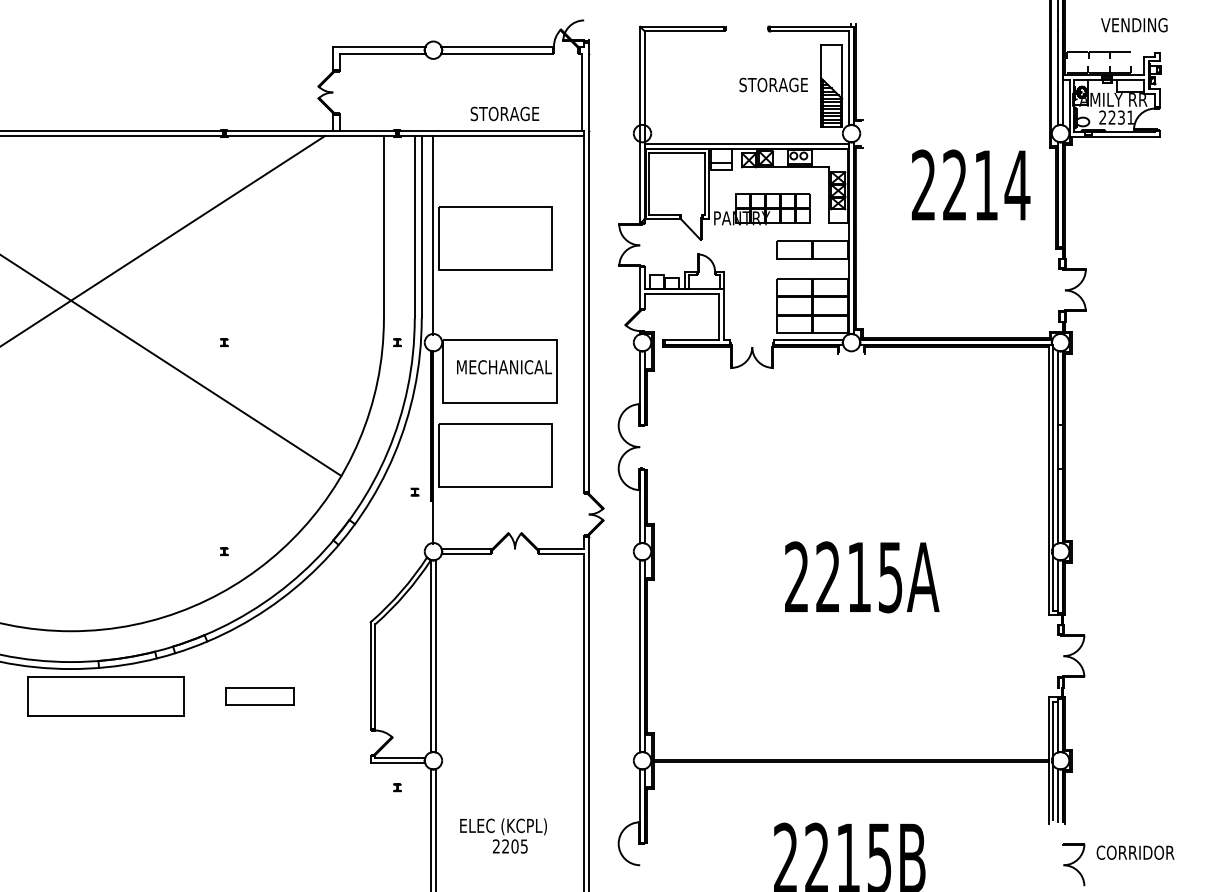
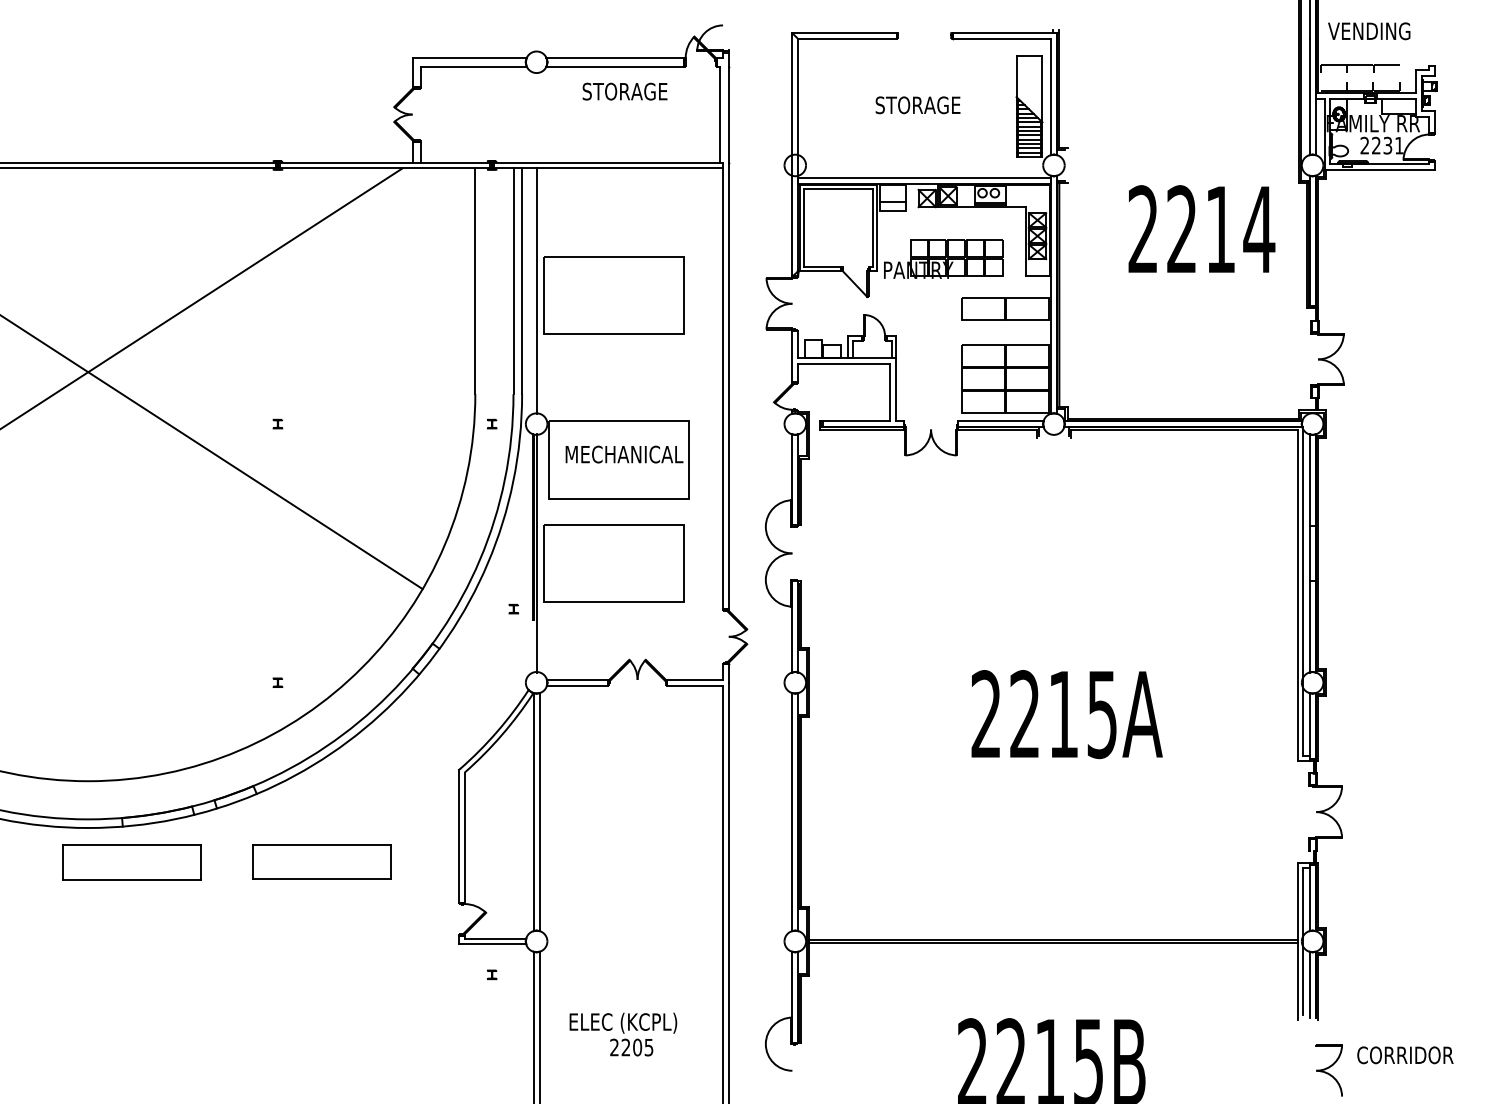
text: (1134, 25) -> (1369, 31), moved
text: (773, 84) -> (917, 104), moved
text: (504, 113) -> (624, 91), moved
part: (106, 696) -> (132, 861), size x0.71
part: (259, 696) -> (321, 861), size x1.67

